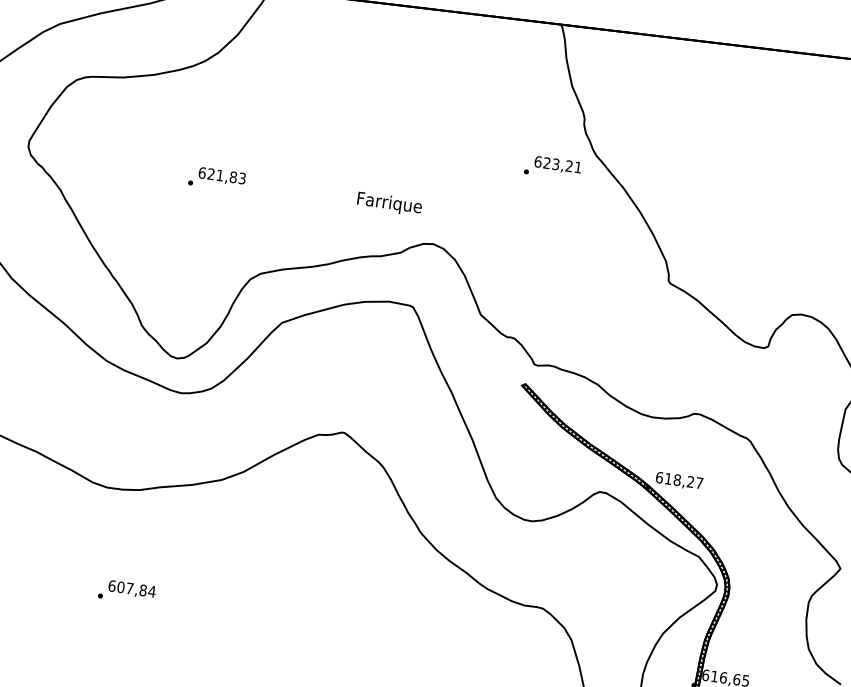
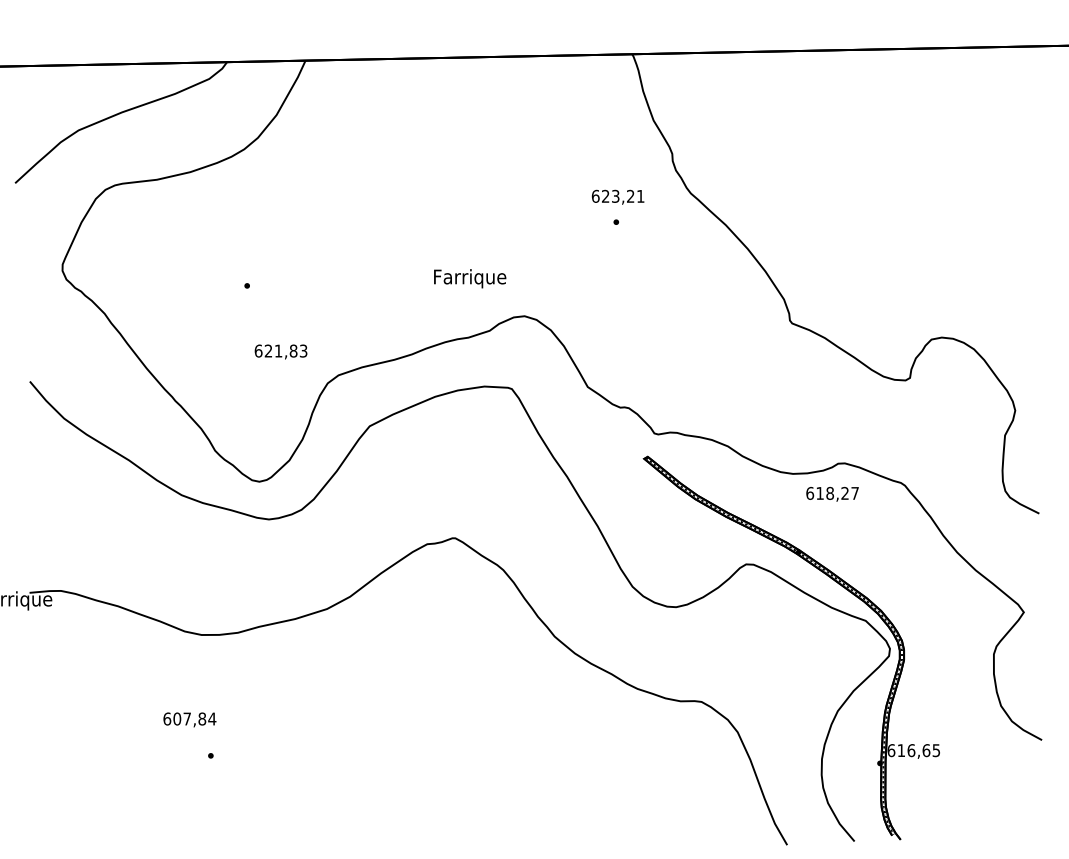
text: (557, 164) -> (617, 196), moved
text: (221, 176) -> (280, 351), moved
text: (679, 480) -> (832, 493), moved
text: (131, 589) -> (189, 719), moved

